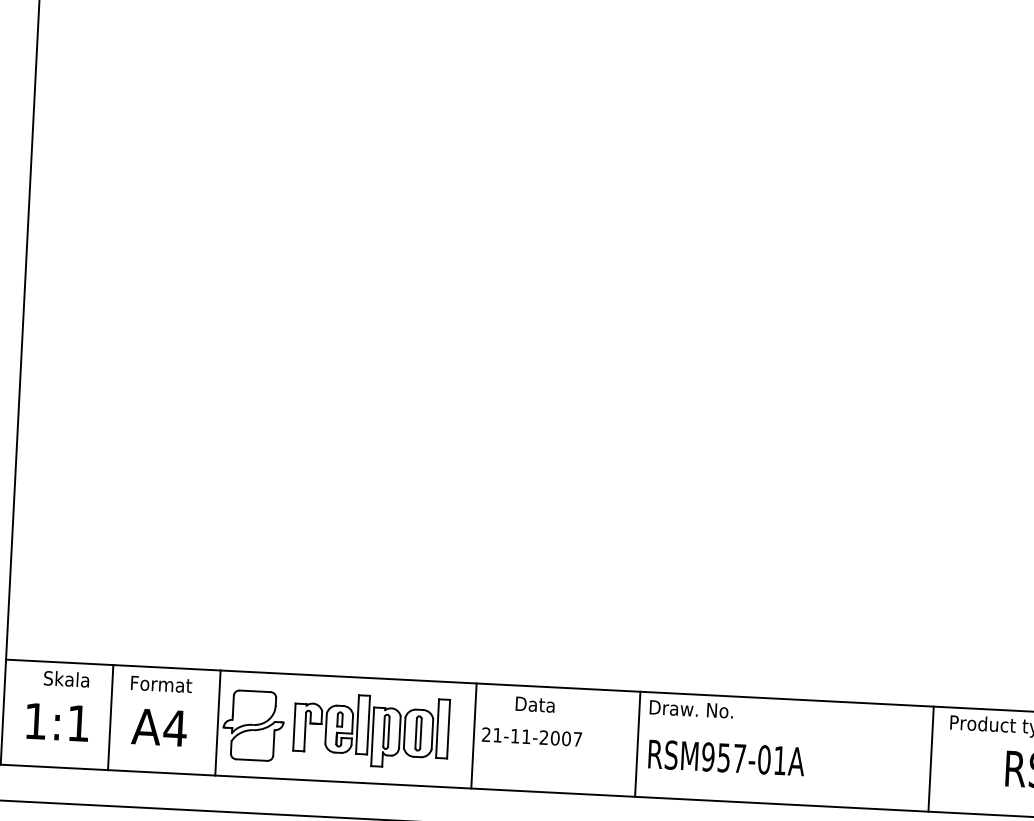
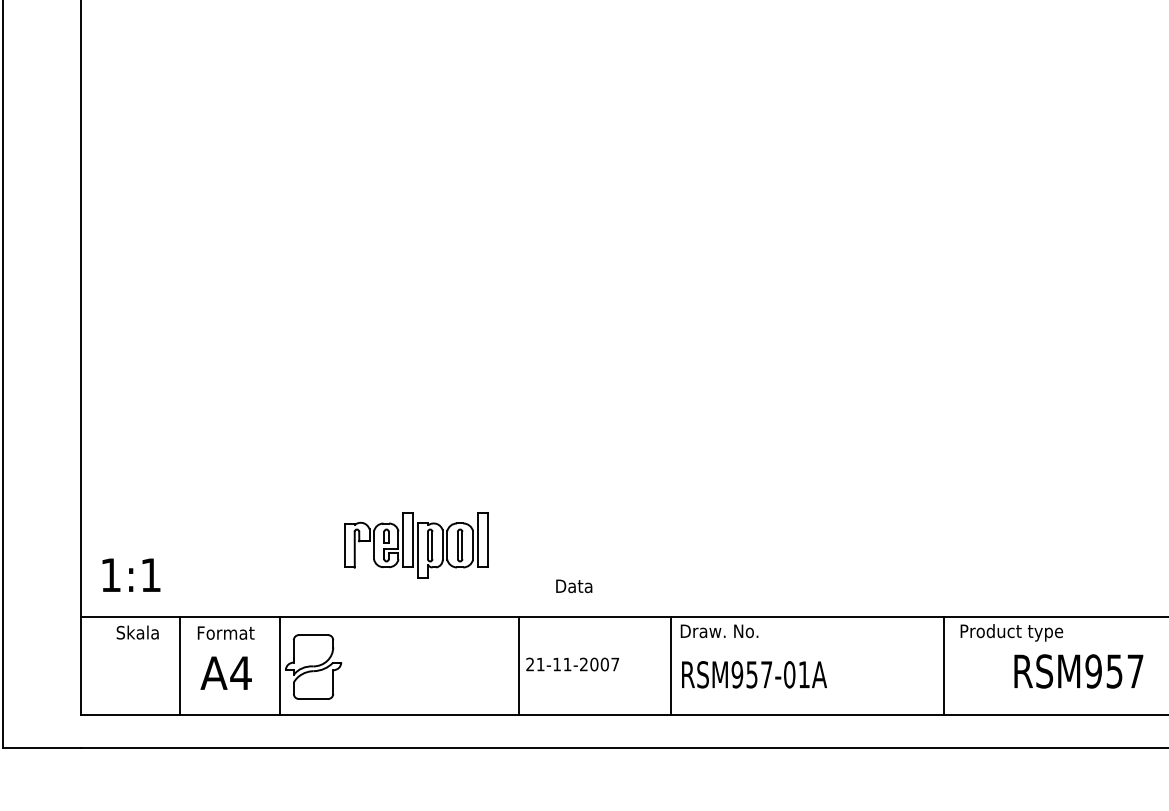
text: (535, 704) -> (574, 586), moved
text: (57, 721) -> (131, 574), moved
part: (371, 731) -> (416, 545), moved

